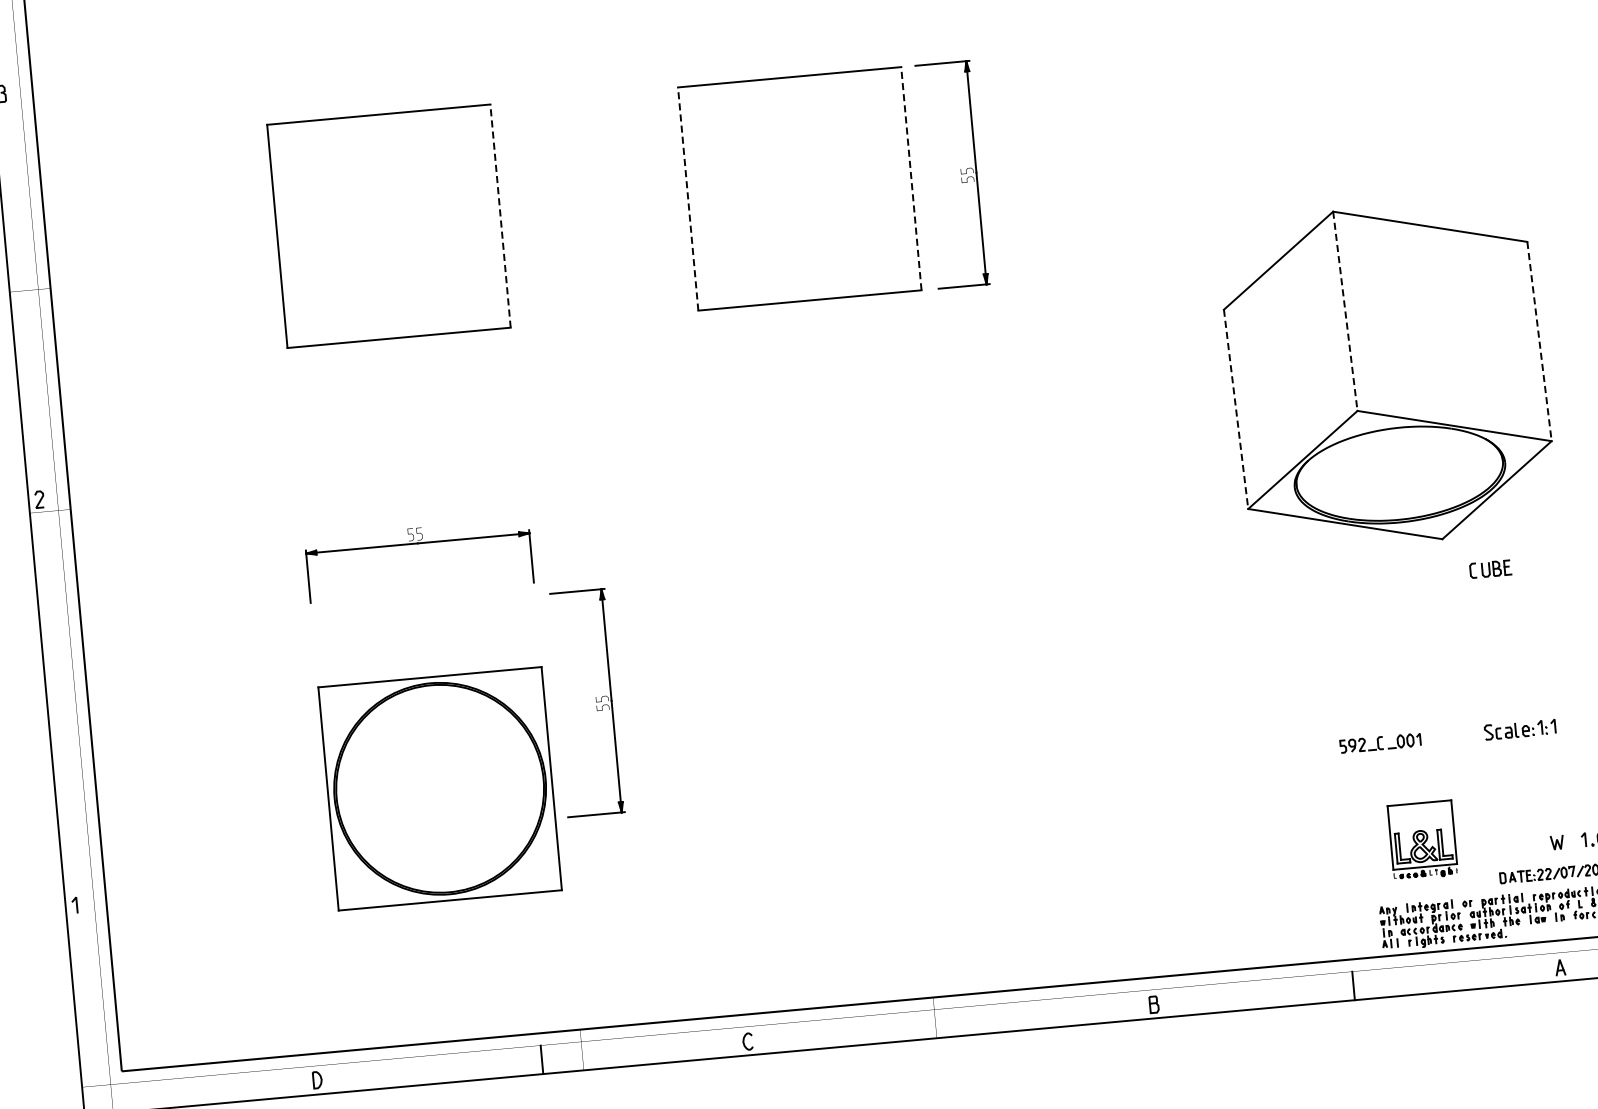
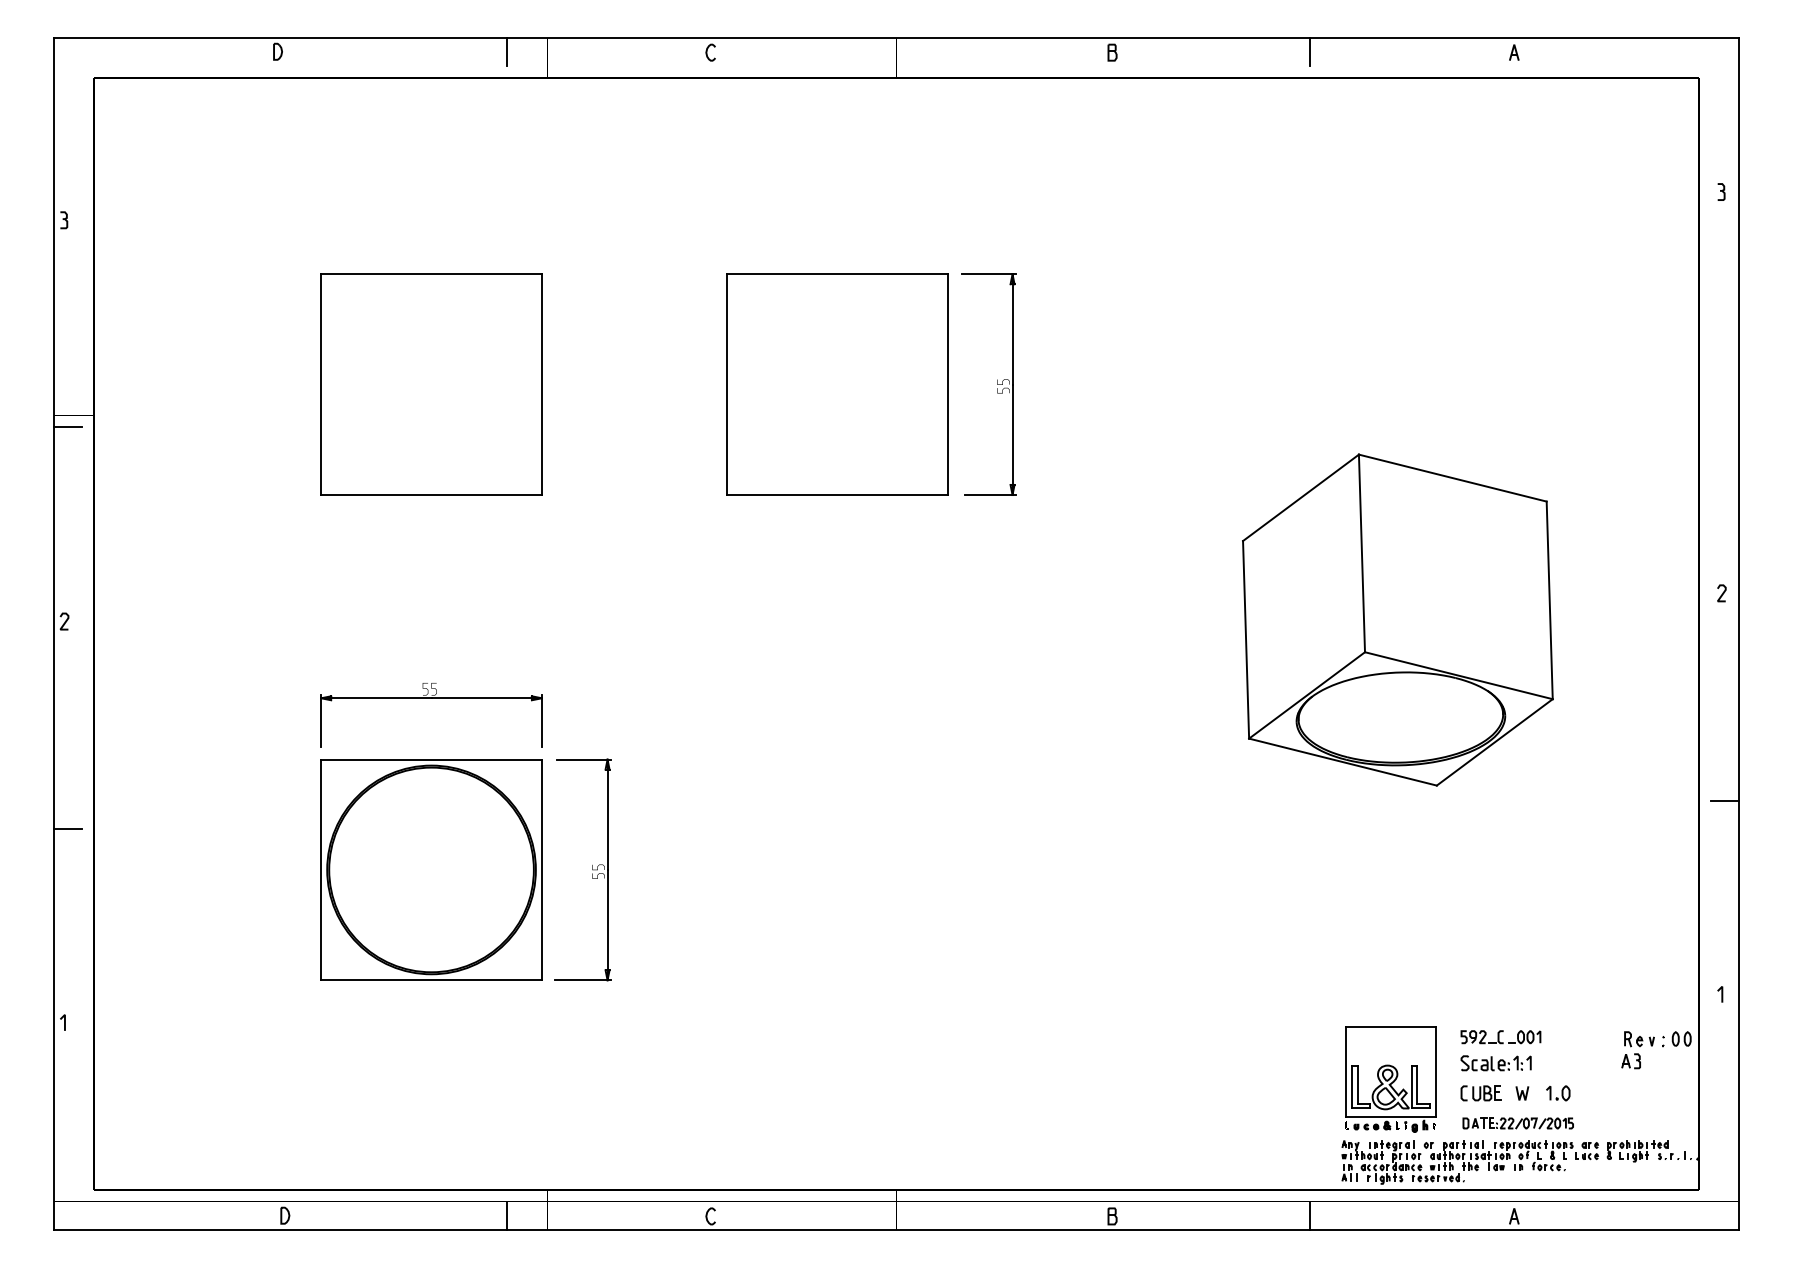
line: (911, 178) -> (948, 384), dashed -> solid
line: (688, 198) -> (727, 384), dashed -> solid
line: (500, 216) -> (541, 384), dashed -> solid
line: (24, 303) -> (67, 427), added
line: (1344, 311) -> (1361, 553), dashed -> solid
line: (1539, 341) -> (1549, 600), dashed -> solid
line: (1236, 408) -> (1246, 639), dashed -> solid
part: (1489, 569) -> (1480, 1093), moved
line: (61, 708) -> (67, 828), added
part: (1519, 729) -> (1495, 1063), moved
part: (1380, 743) -> (1500, 1037), moved
part: (440, 788) -> (431, 869), moved
part: (1422, 840) -> (1390, 1079), size x1.43

